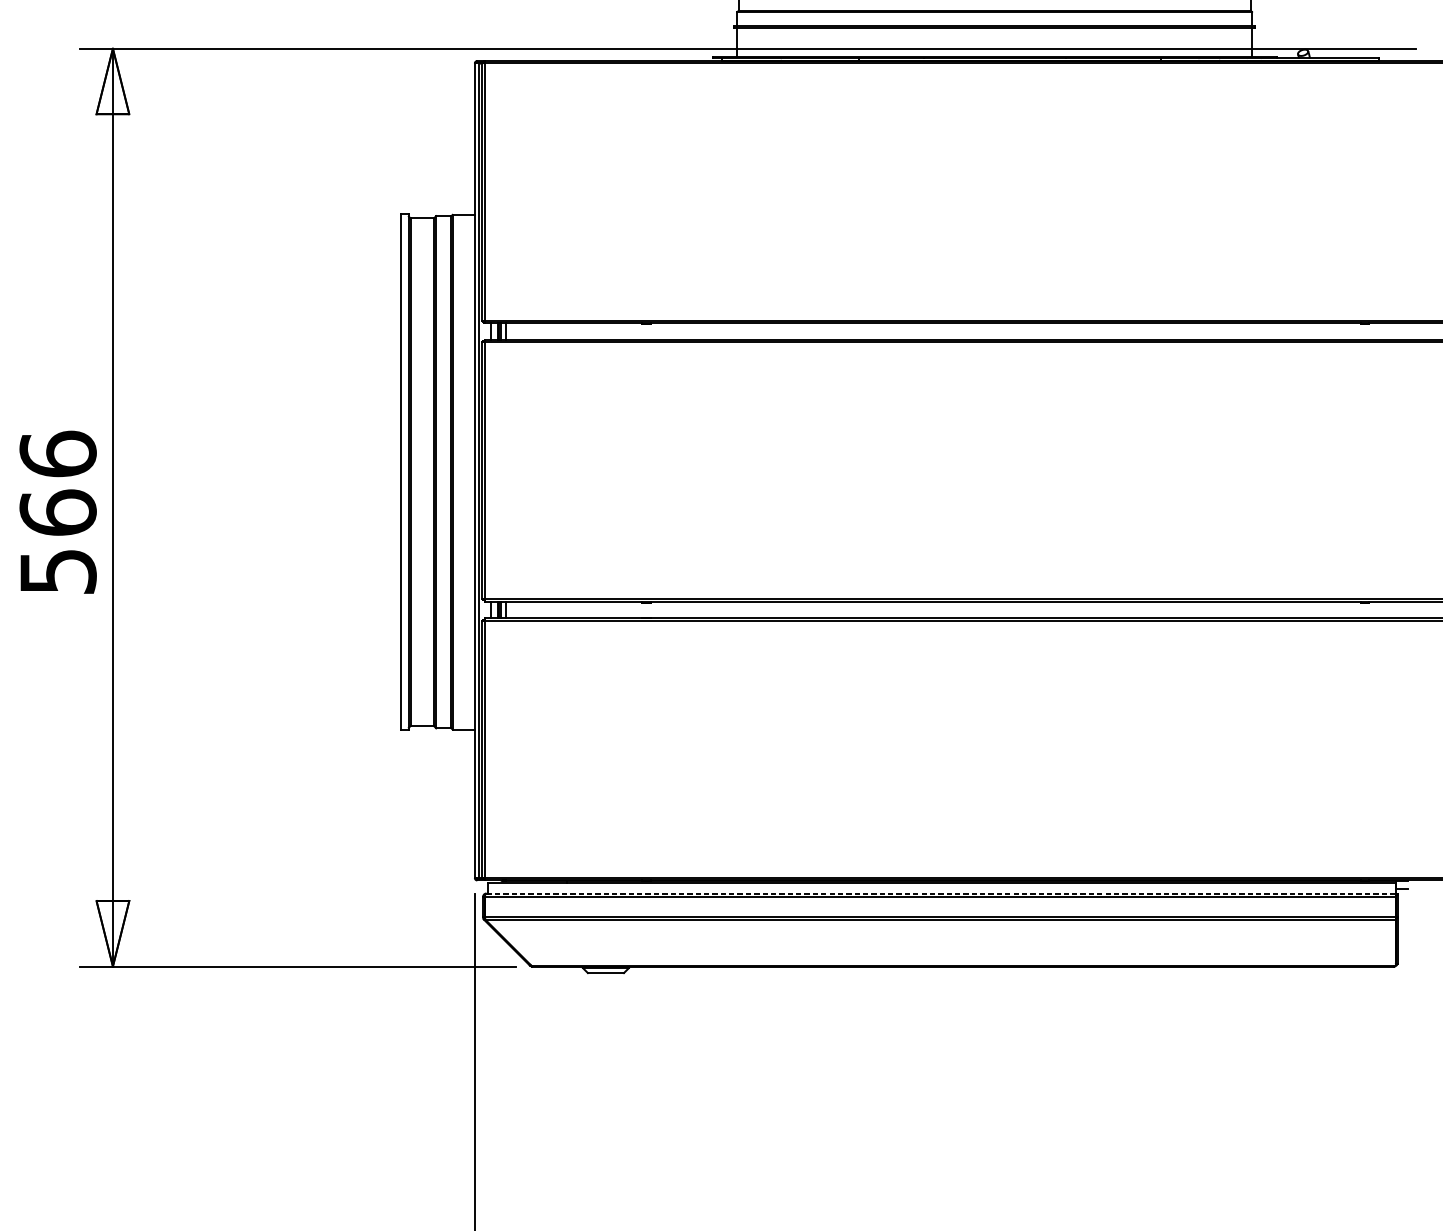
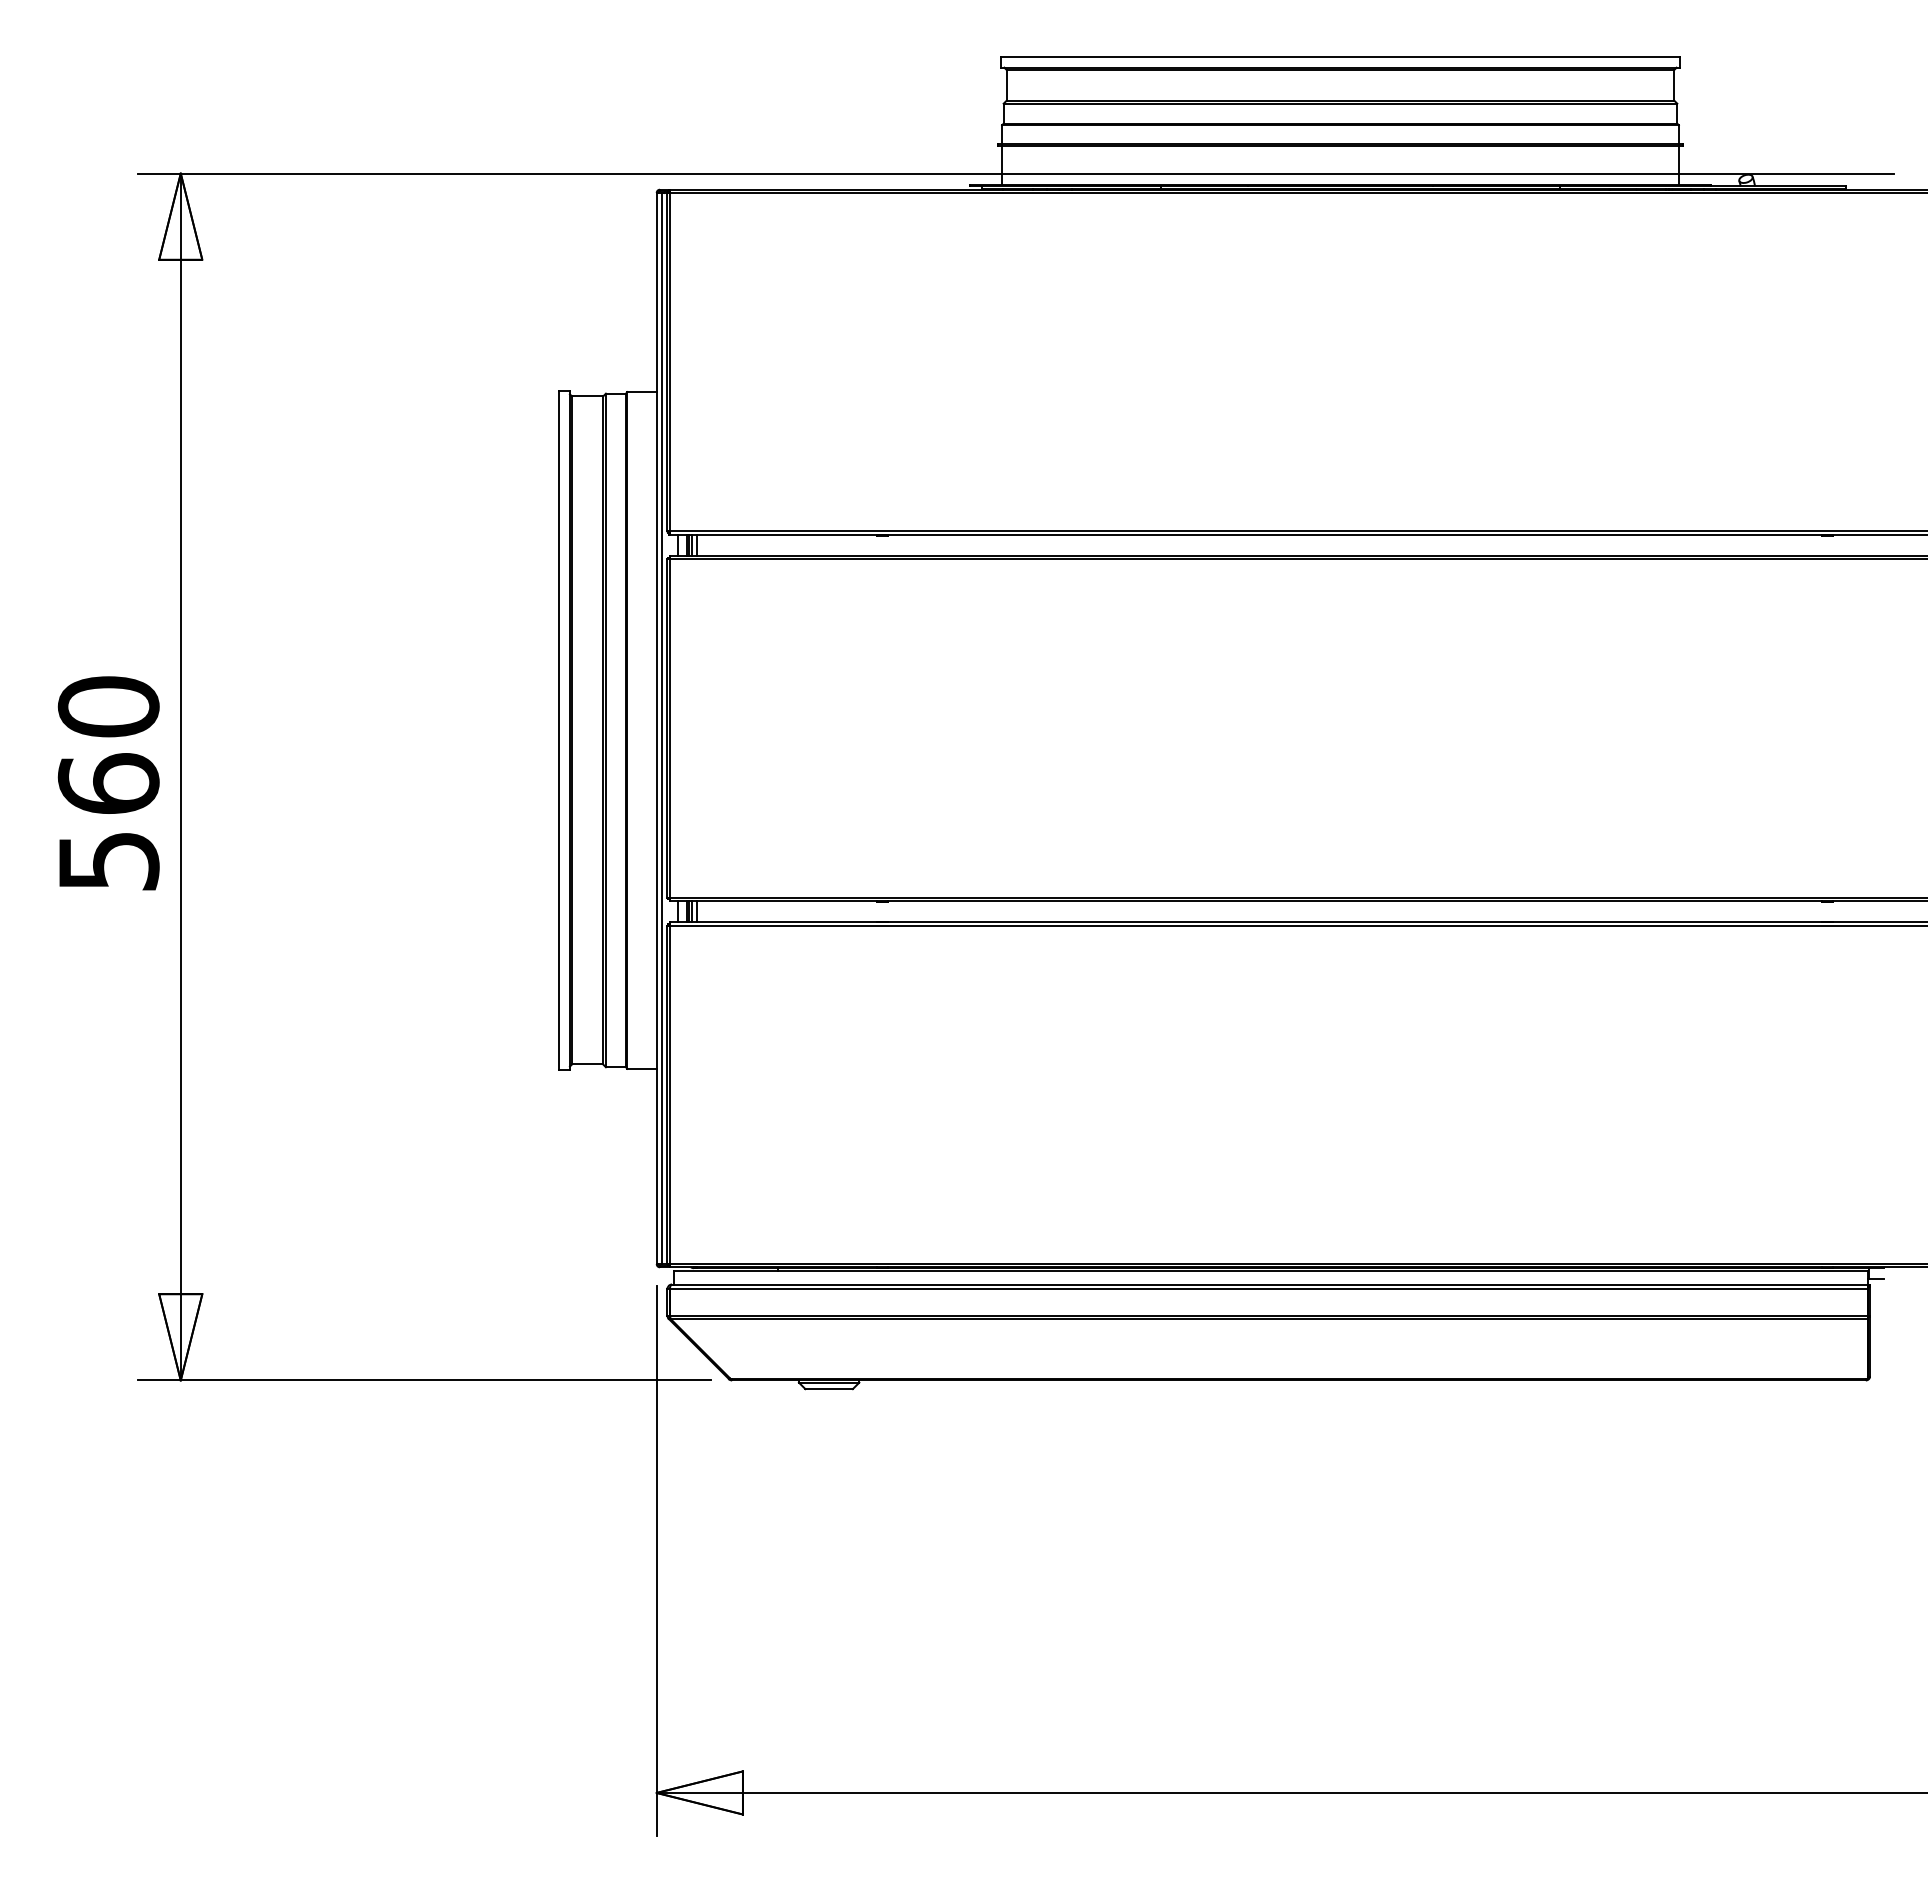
text: (57, 454) -> (108, 706), 566 -> 560
line: (940, 893) -> (1269, 1284), dashed -> solid

